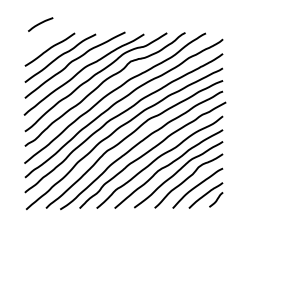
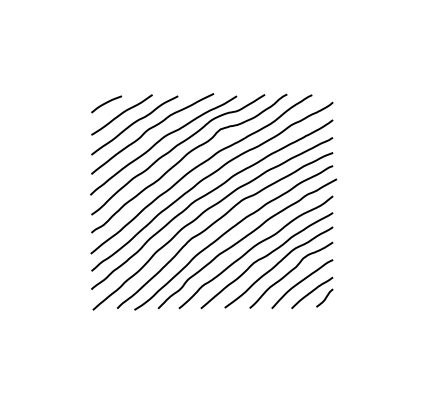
curve: (40, 23) -> (106, 103), moved

